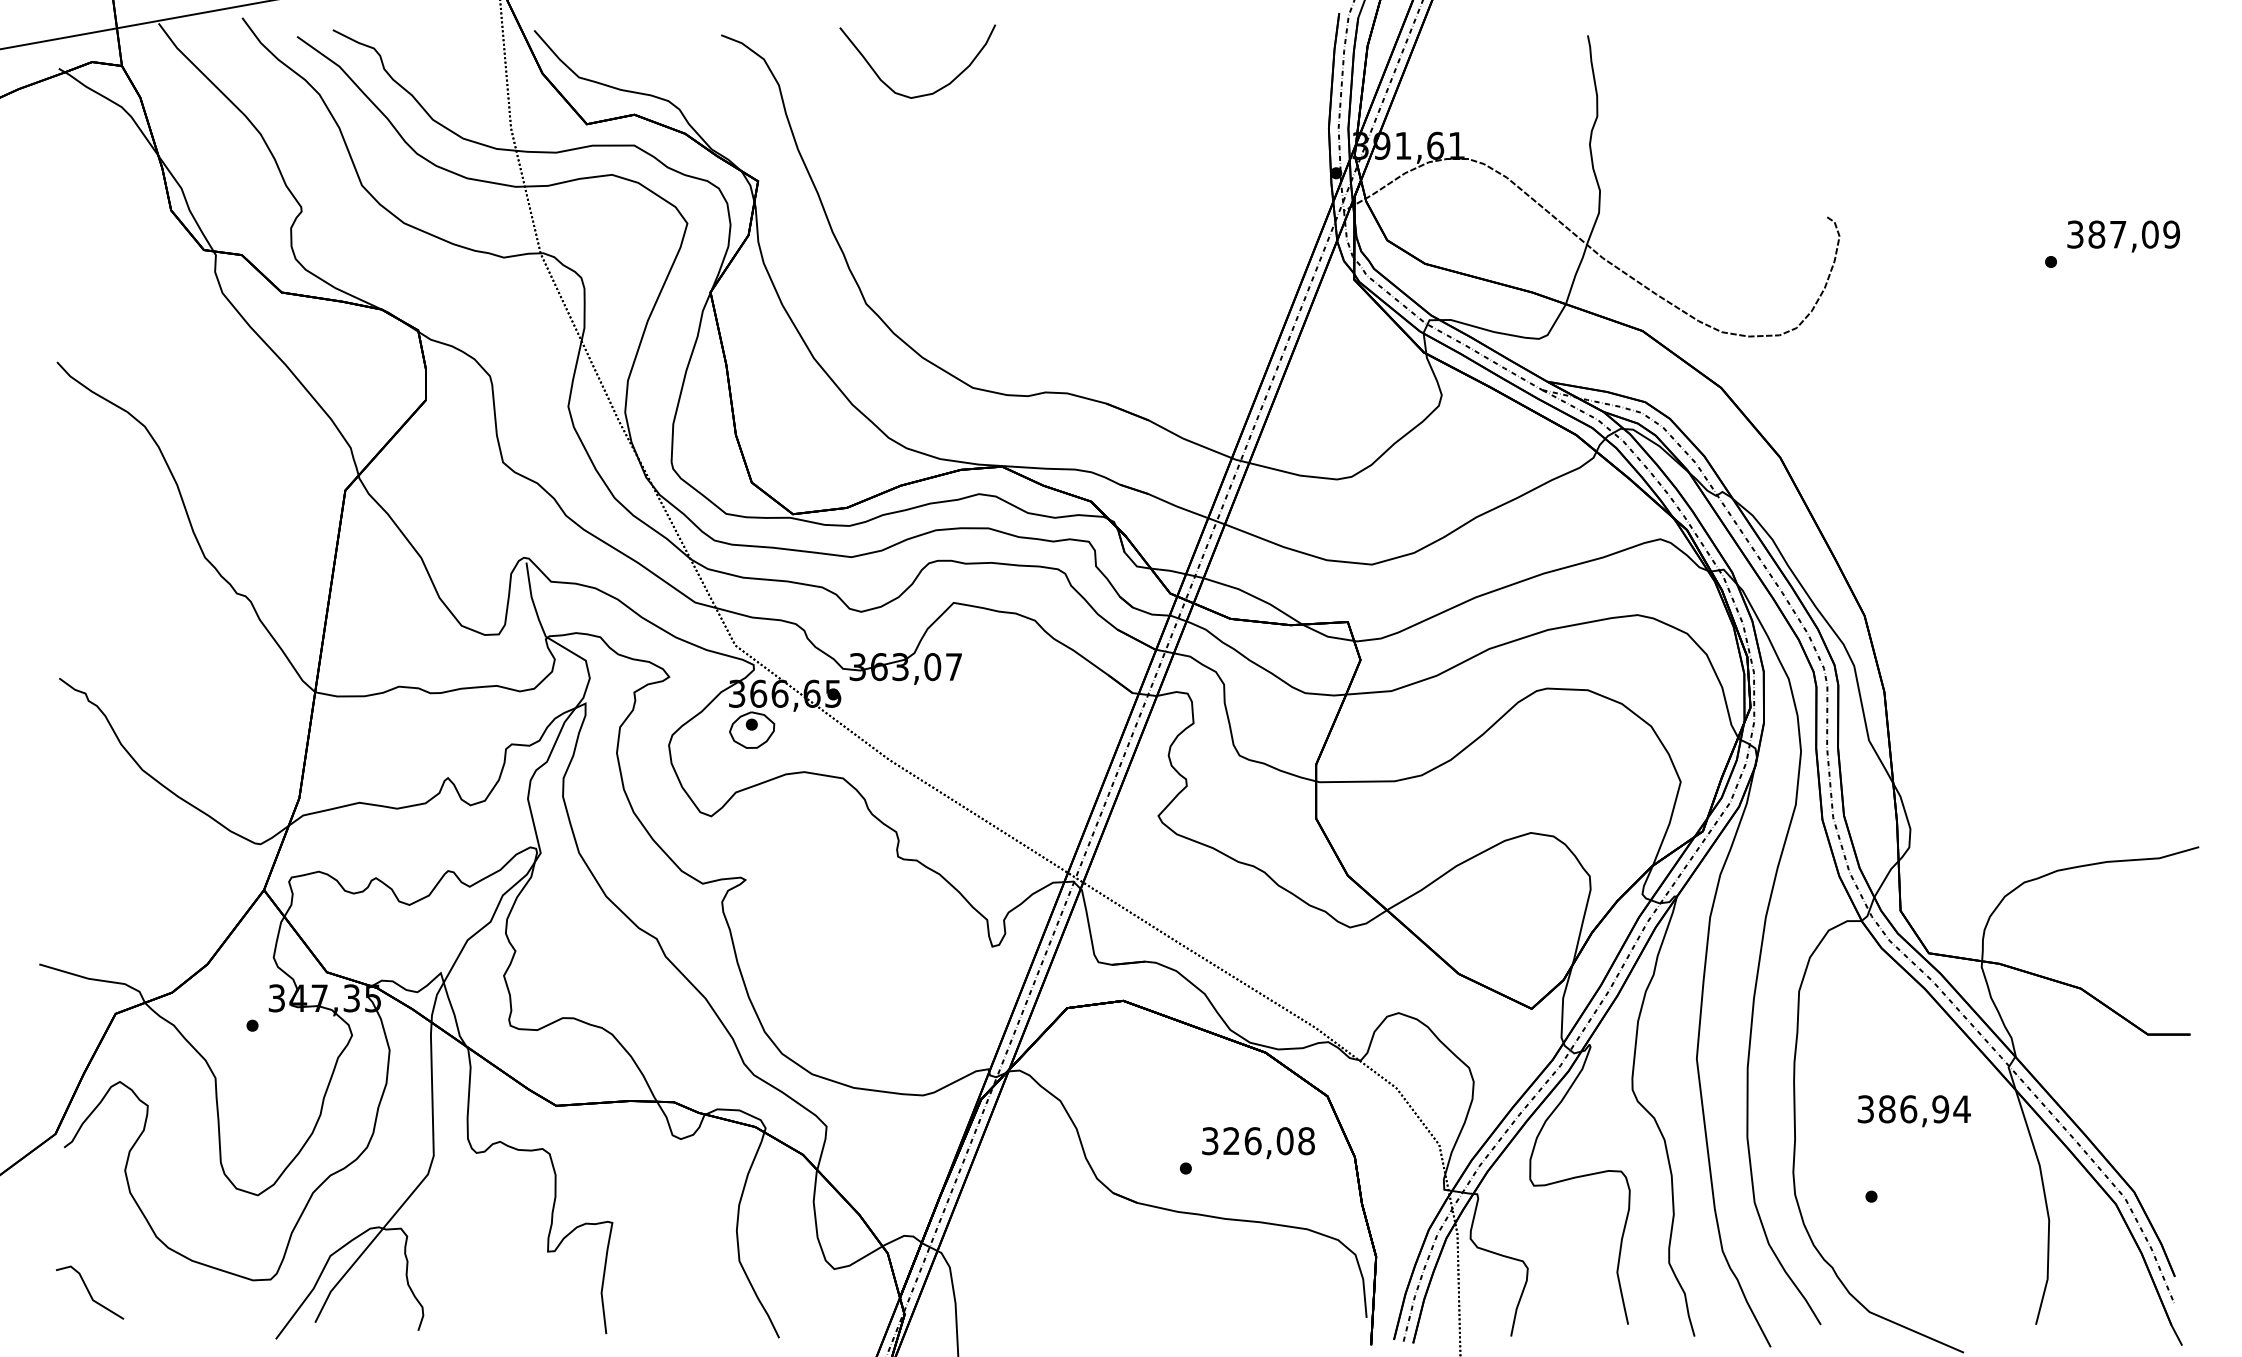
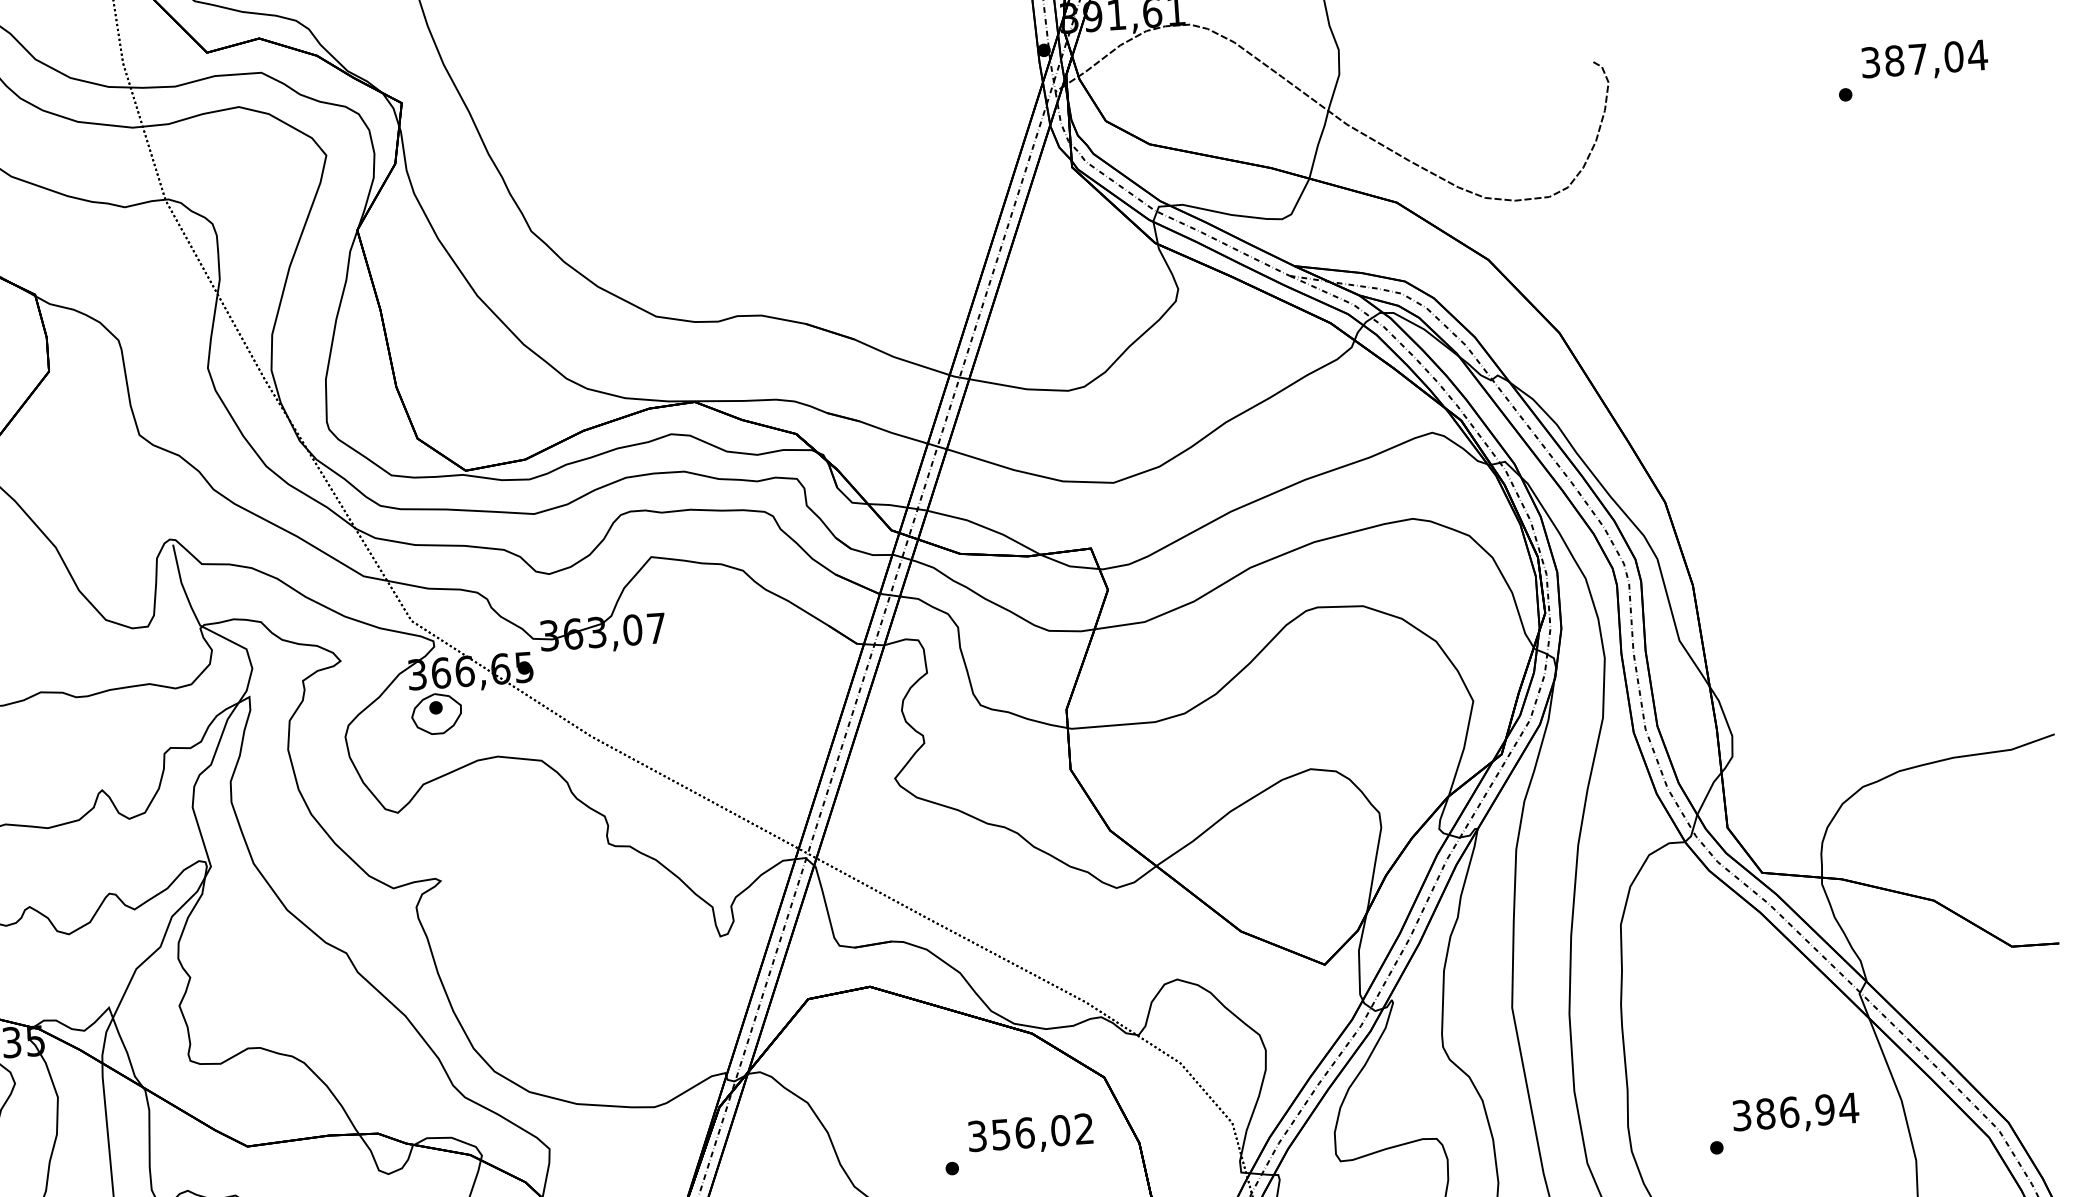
text: (2171, 234) -> (1977, 55), 387,09 -> 387,04
text: (1913, 1111) -> (1795, 1114), moved
text: (1268, 1141) -> (1042, 1132), 326,08 -> 356,02

